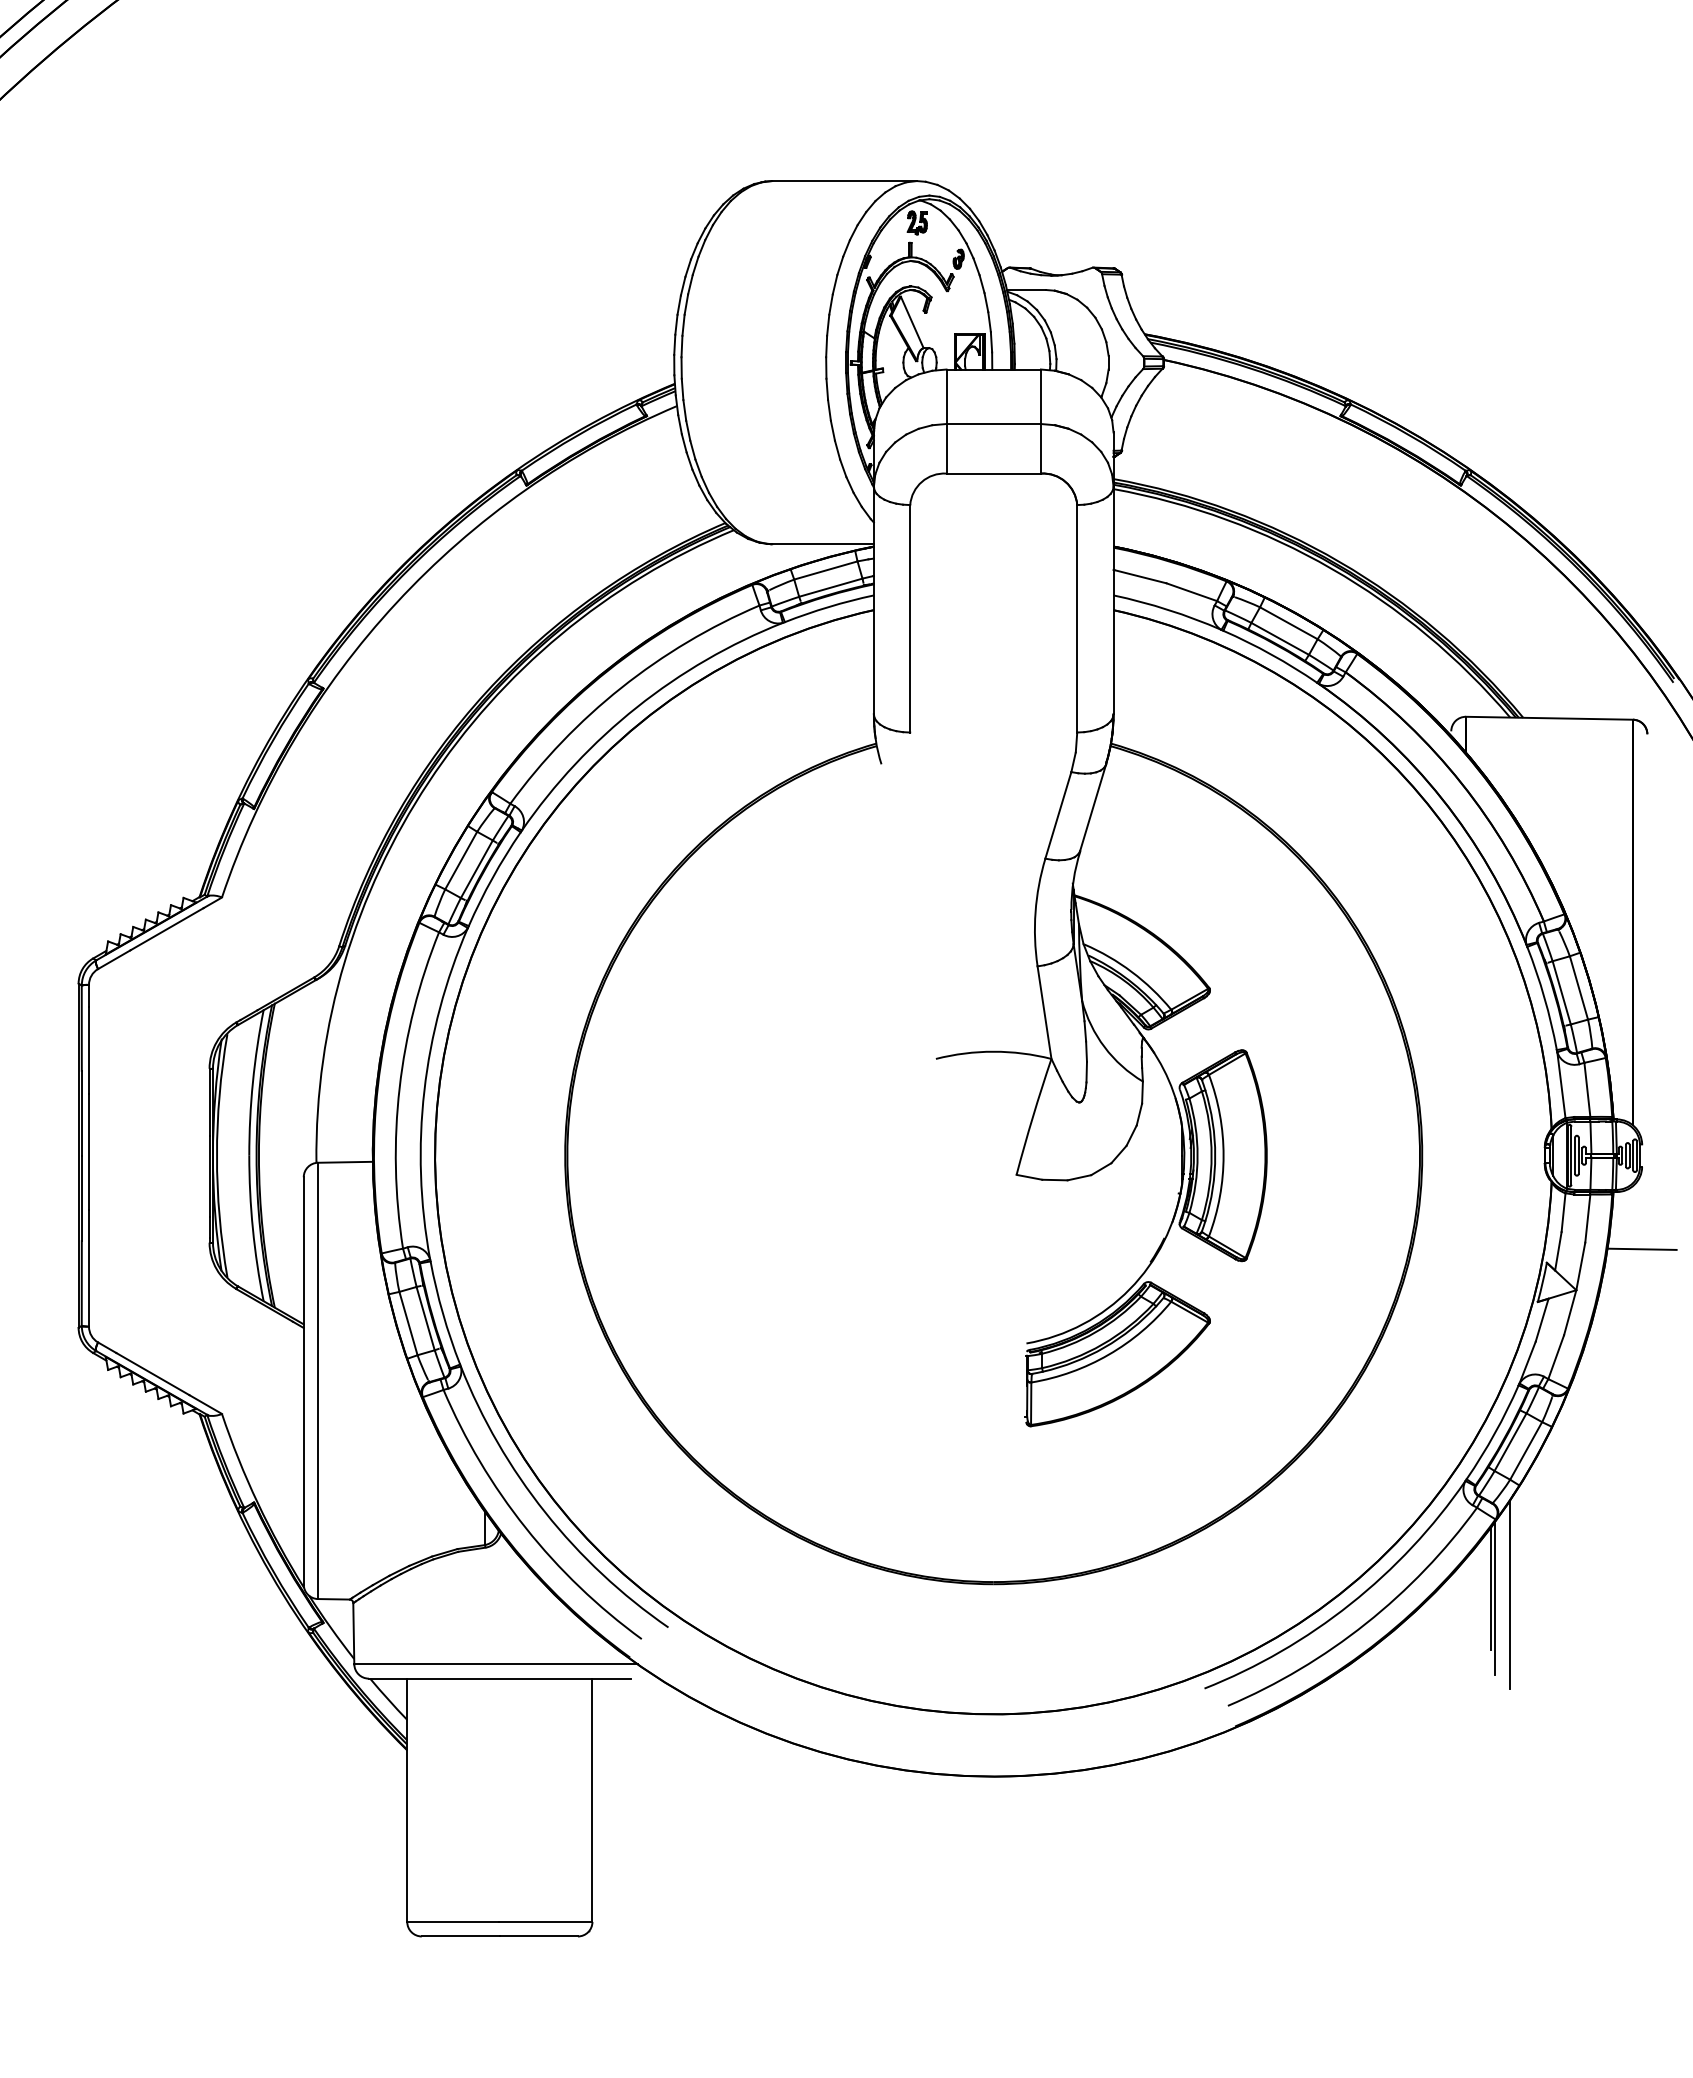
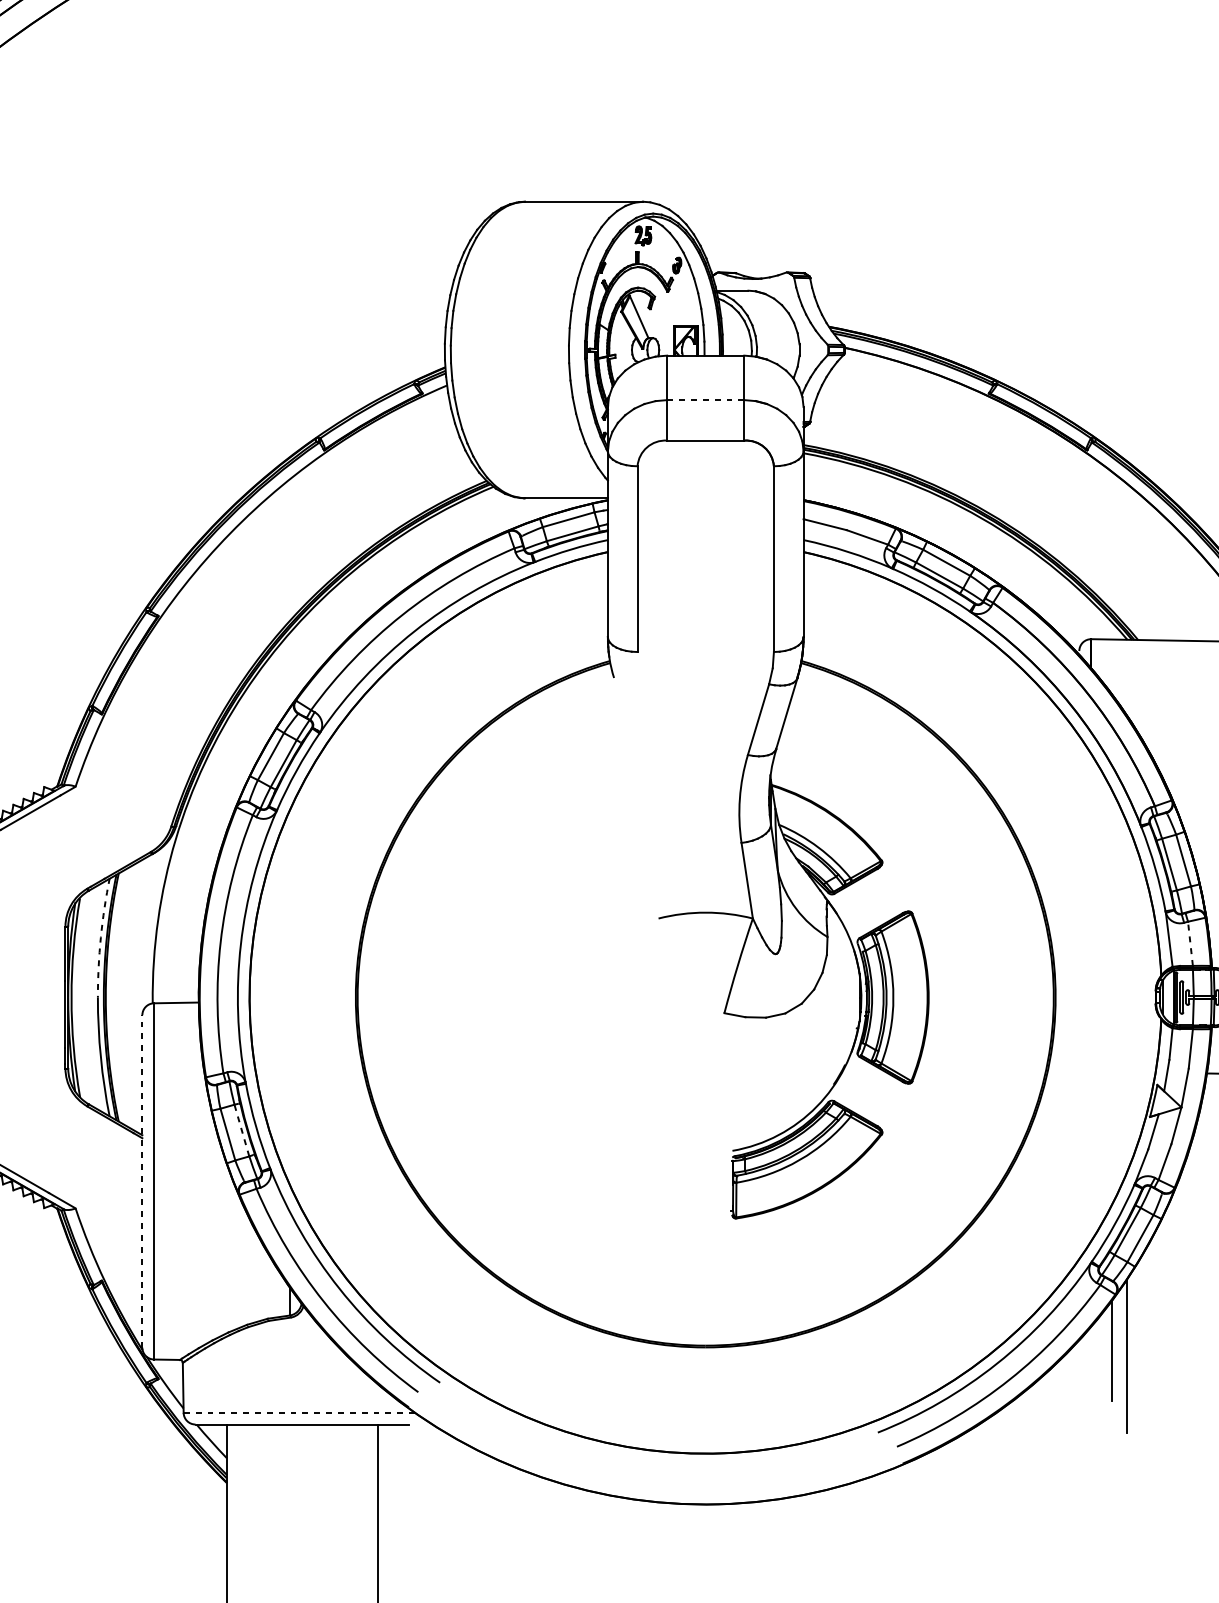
line: (994, 424) -> (706, 400), solid -> dashed
arc: (252, 1082) -> (100, 937), solid -> dashed
line: (1587, 1089) -> (1190, 943), solid -> dashed
line: (425, 1318) -> (241, 1130), solid -> dashed
line: (303, 1380) -> (142, 1181), solid -> dashed
line: (1494, 1597) -> (1114, 1358), removed
line: (496, 1664) -> (299, 1412), solid -> dashed

